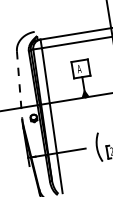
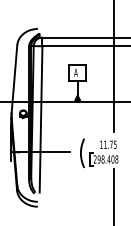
line: (19, 84) -> (14, 78), dashed -> solid

